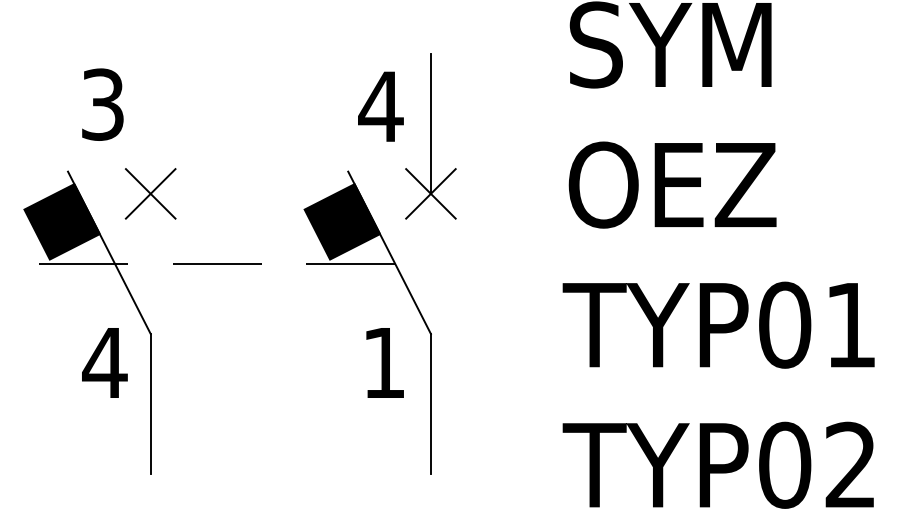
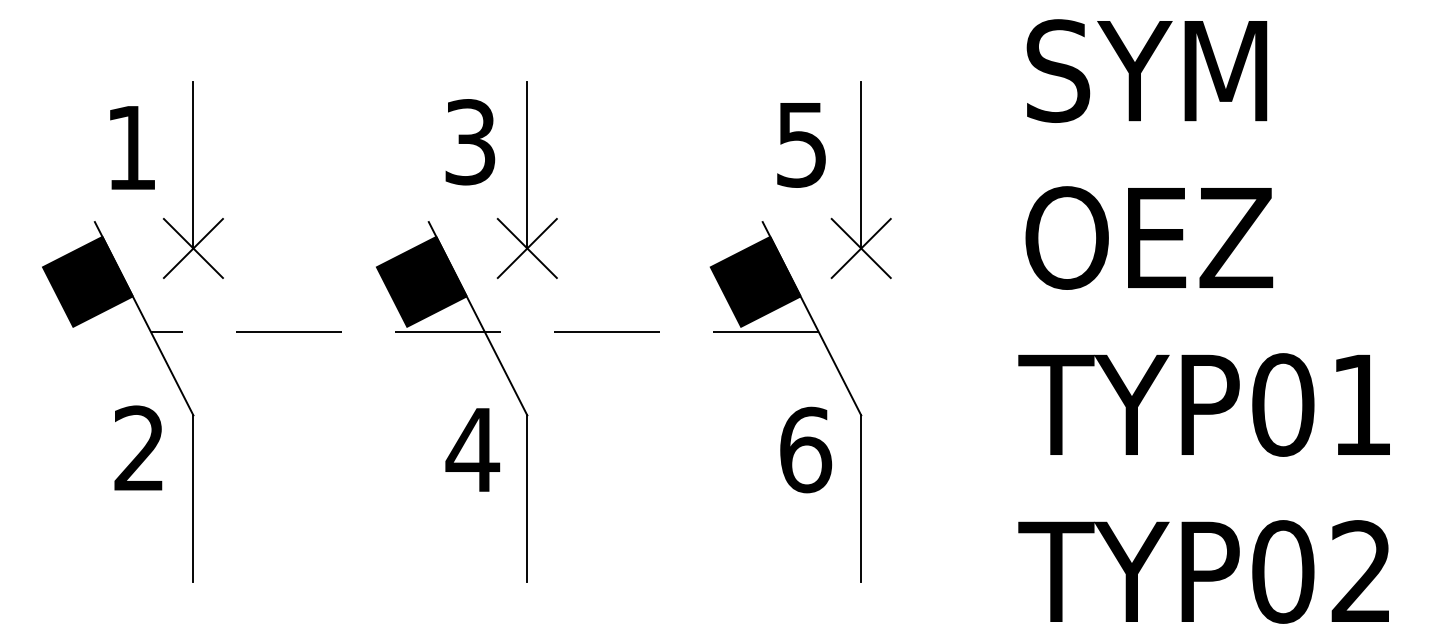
text: (380, 107) -> (801, 145), 4 -> 5
line: (150, 123) -> (527, 164), added
text: (384, 362) -> (806, 449), 1 -> 6

